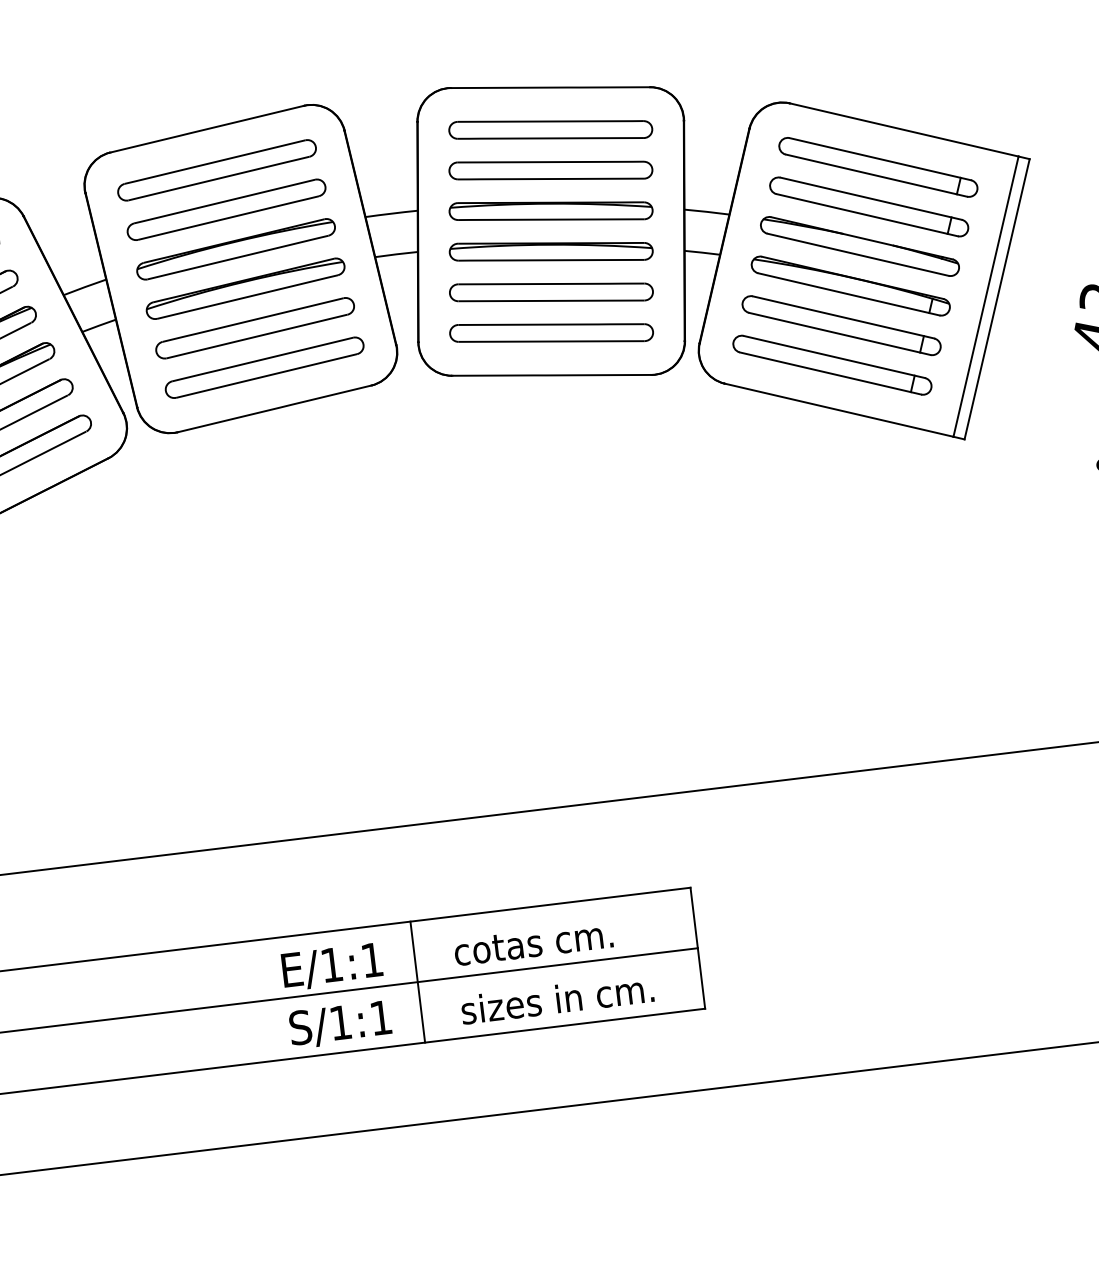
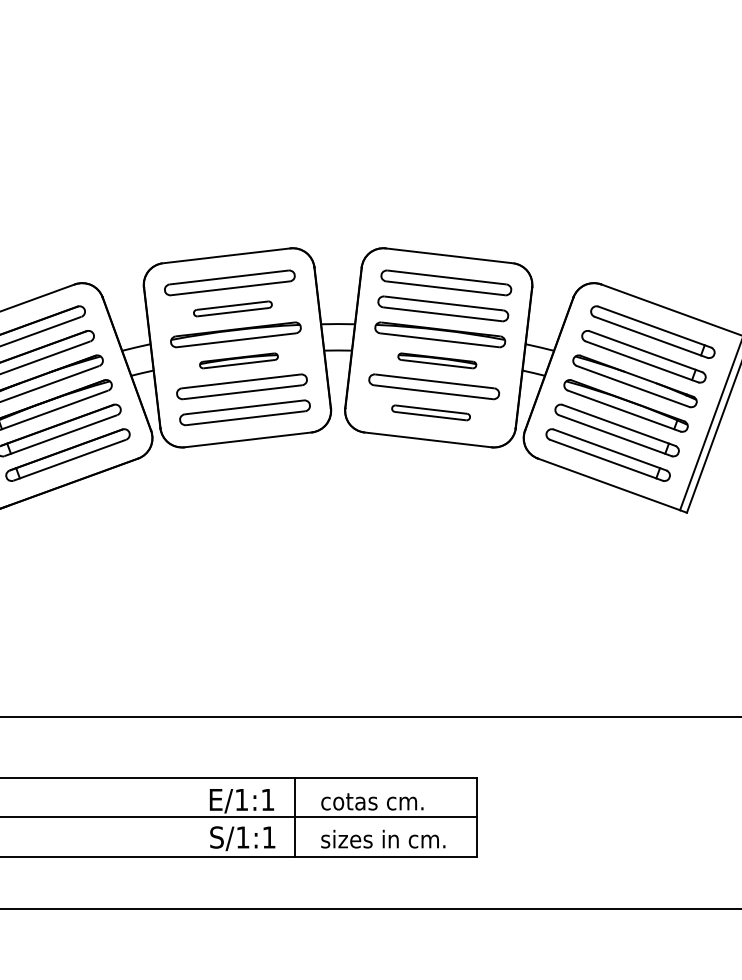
part: (225, 209) -> (232, 308), size x0.6
part: (551, 251) -> (437, 360), size x0.6
part: (244, 288) -> (238, 360), size x0.6
part: (550, 332) -> (430, 412), size x0.6

